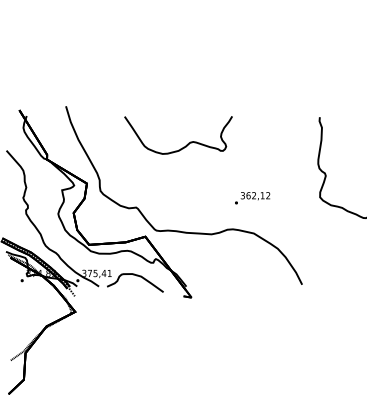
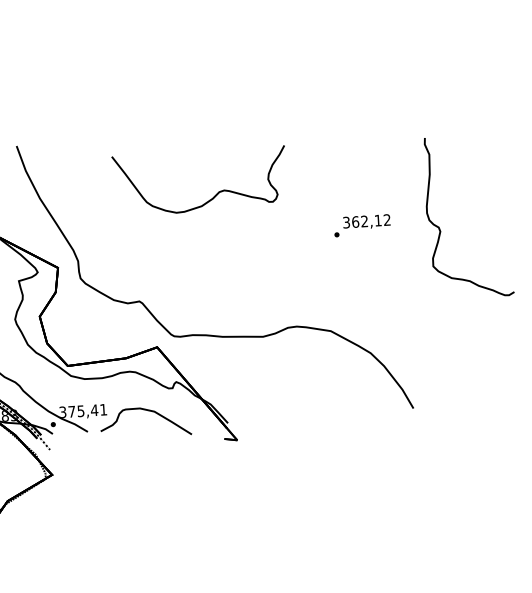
text: (252, 198) -> (362, 226), moved

